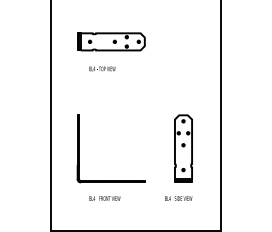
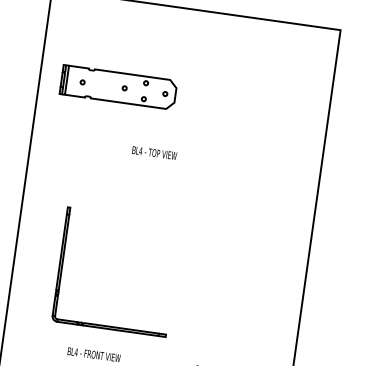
part: (111, 41) -> (119, 86), moved
text: (102, 68) -> (154, 152), moved
part: (183, 148) -> (239, 288), removed

